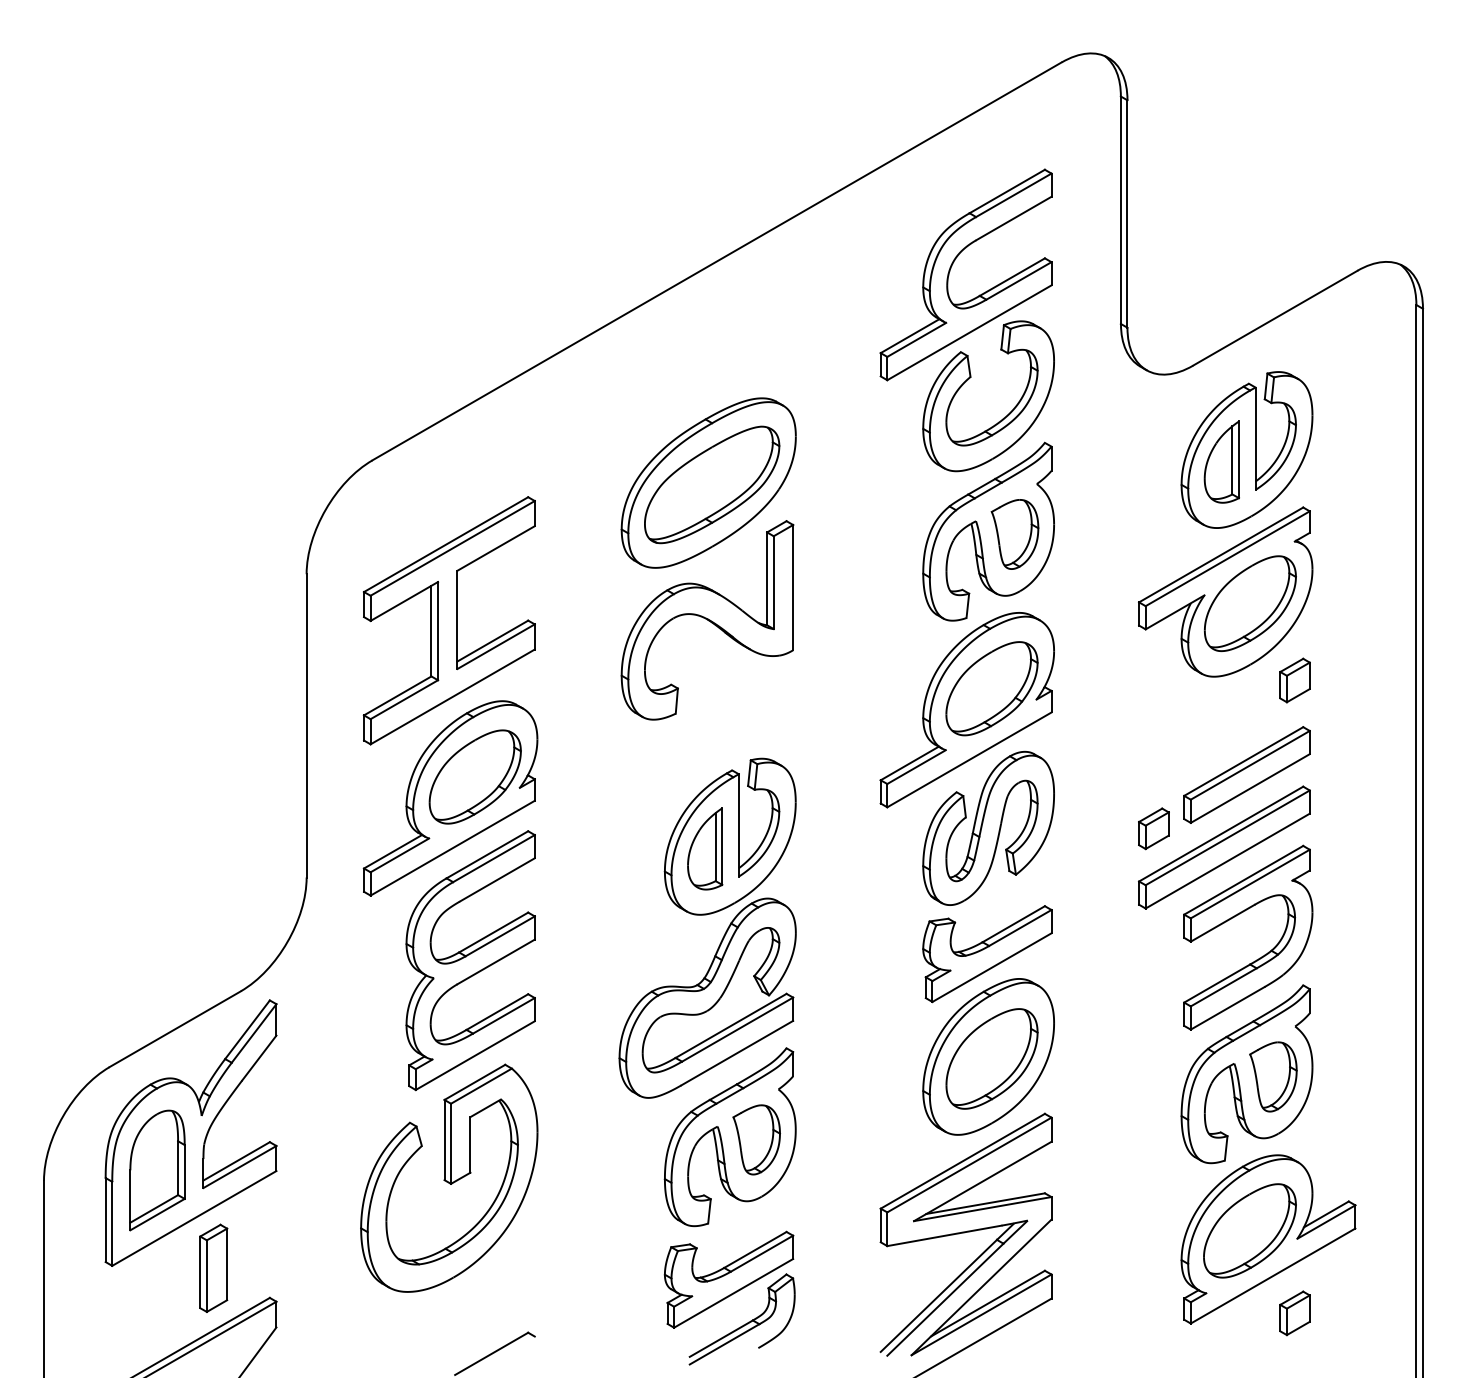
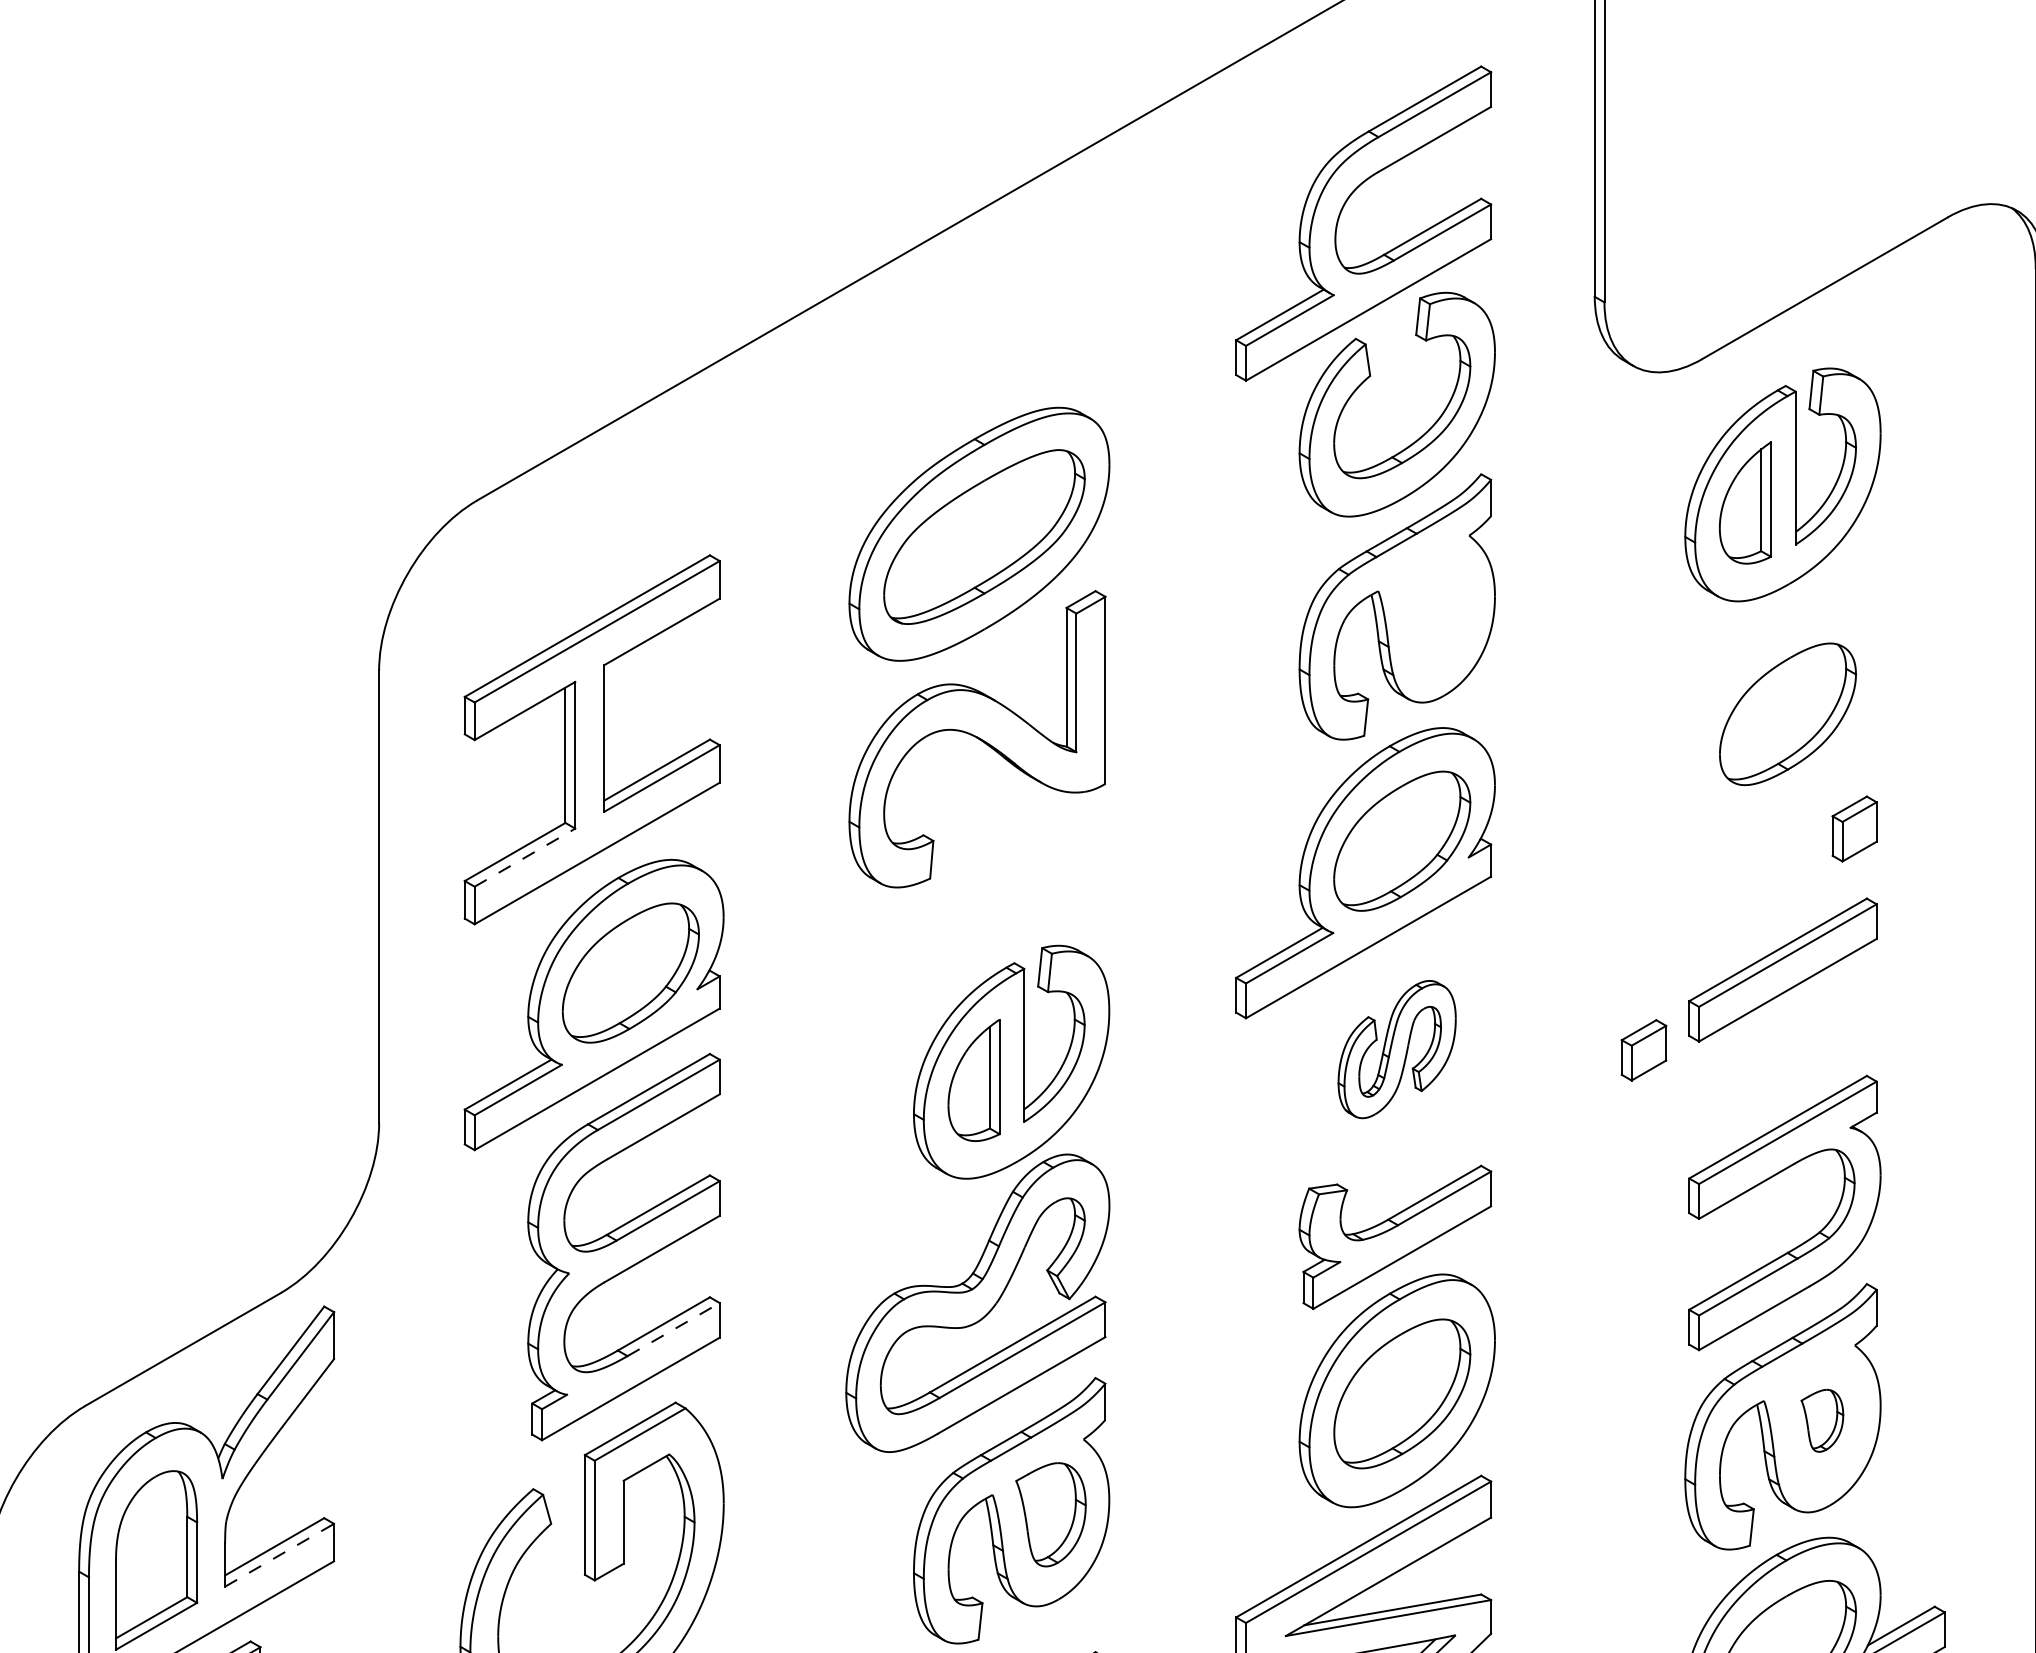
part: (1014, 534) -> (1435, 611), removed
part: (1225, 591) -> (1750, 696), removed
line: (404, 699) -> (525, 857), solid -> dashed
part: (988, 827) -> (1397, 1048), size x0.6
part: (1224, 847) -> (1749, 1078), removed
line: (503, 1015) -> (673, 1329), solid -> dashed
part: (1273, 1076) -> (1822, 1420), size x0.6
line: (240, 1166) -> (280, 1554), solid -> dashed

